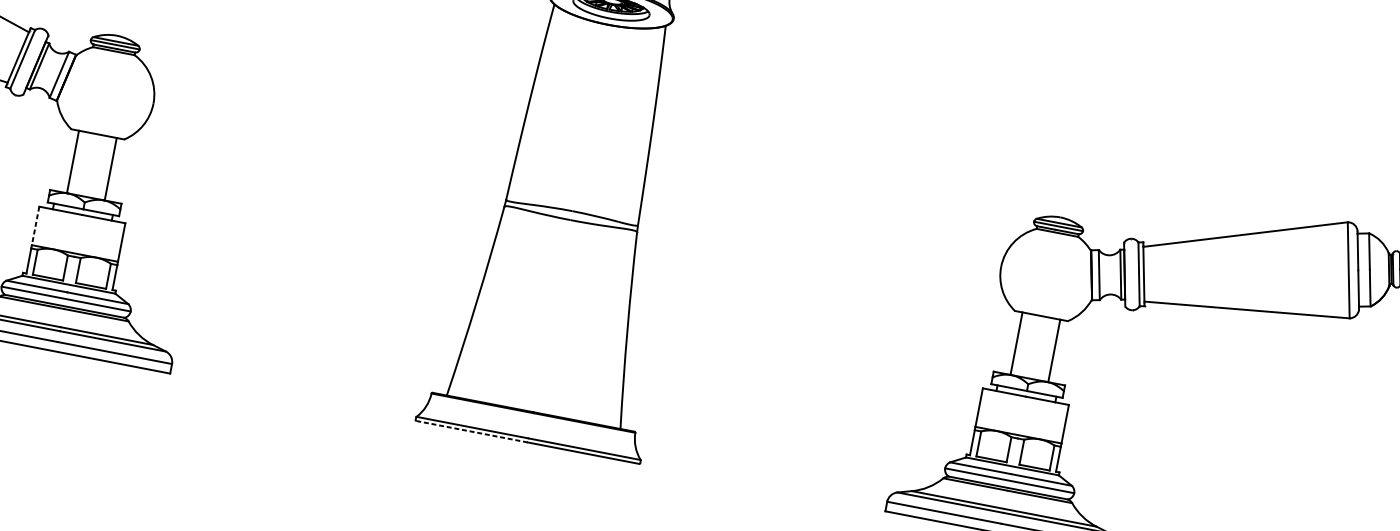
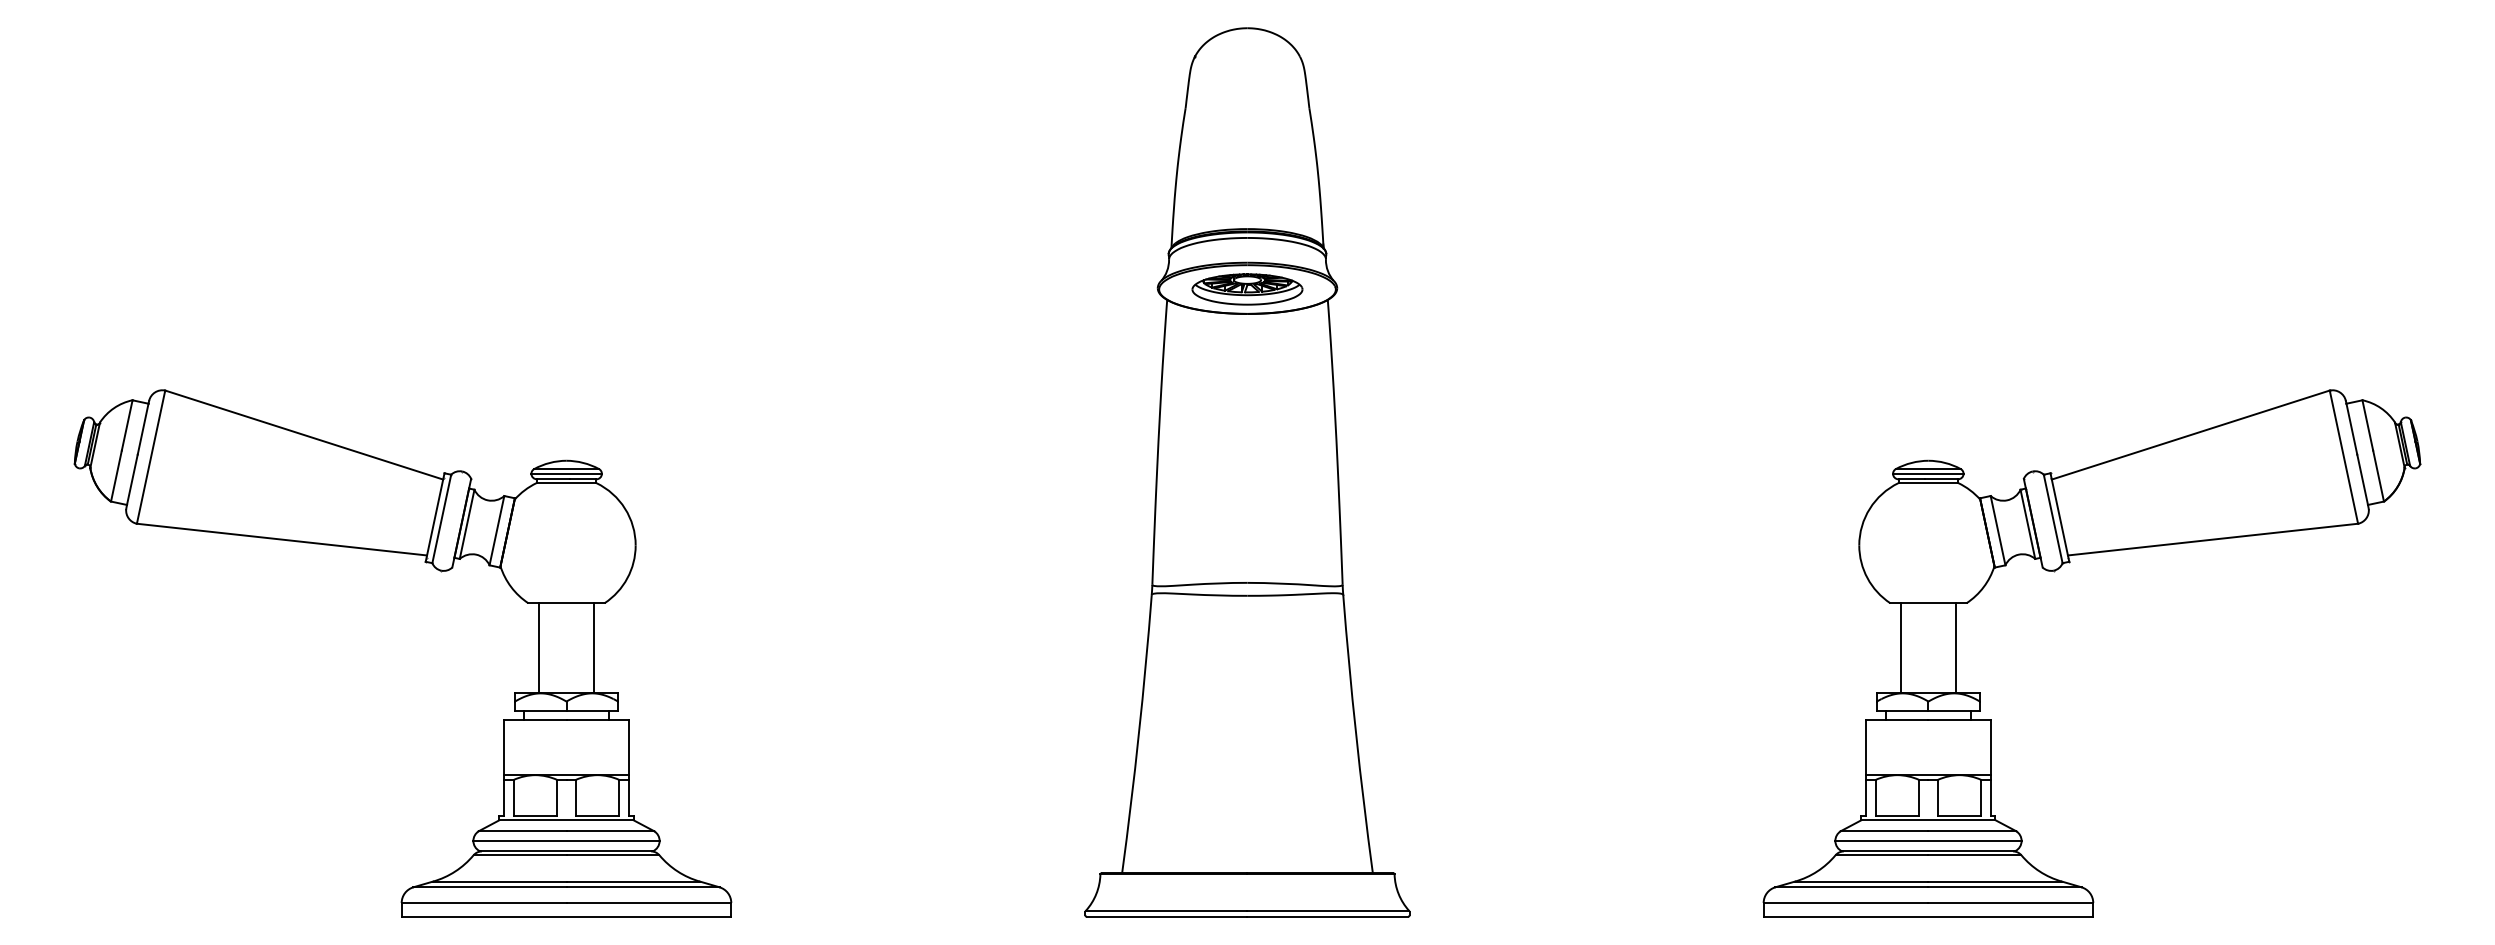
line: (35, 226) -> (504, 747), dashed -> solid
line: (471, 431) -> (1166, 916), dashed -> solid

